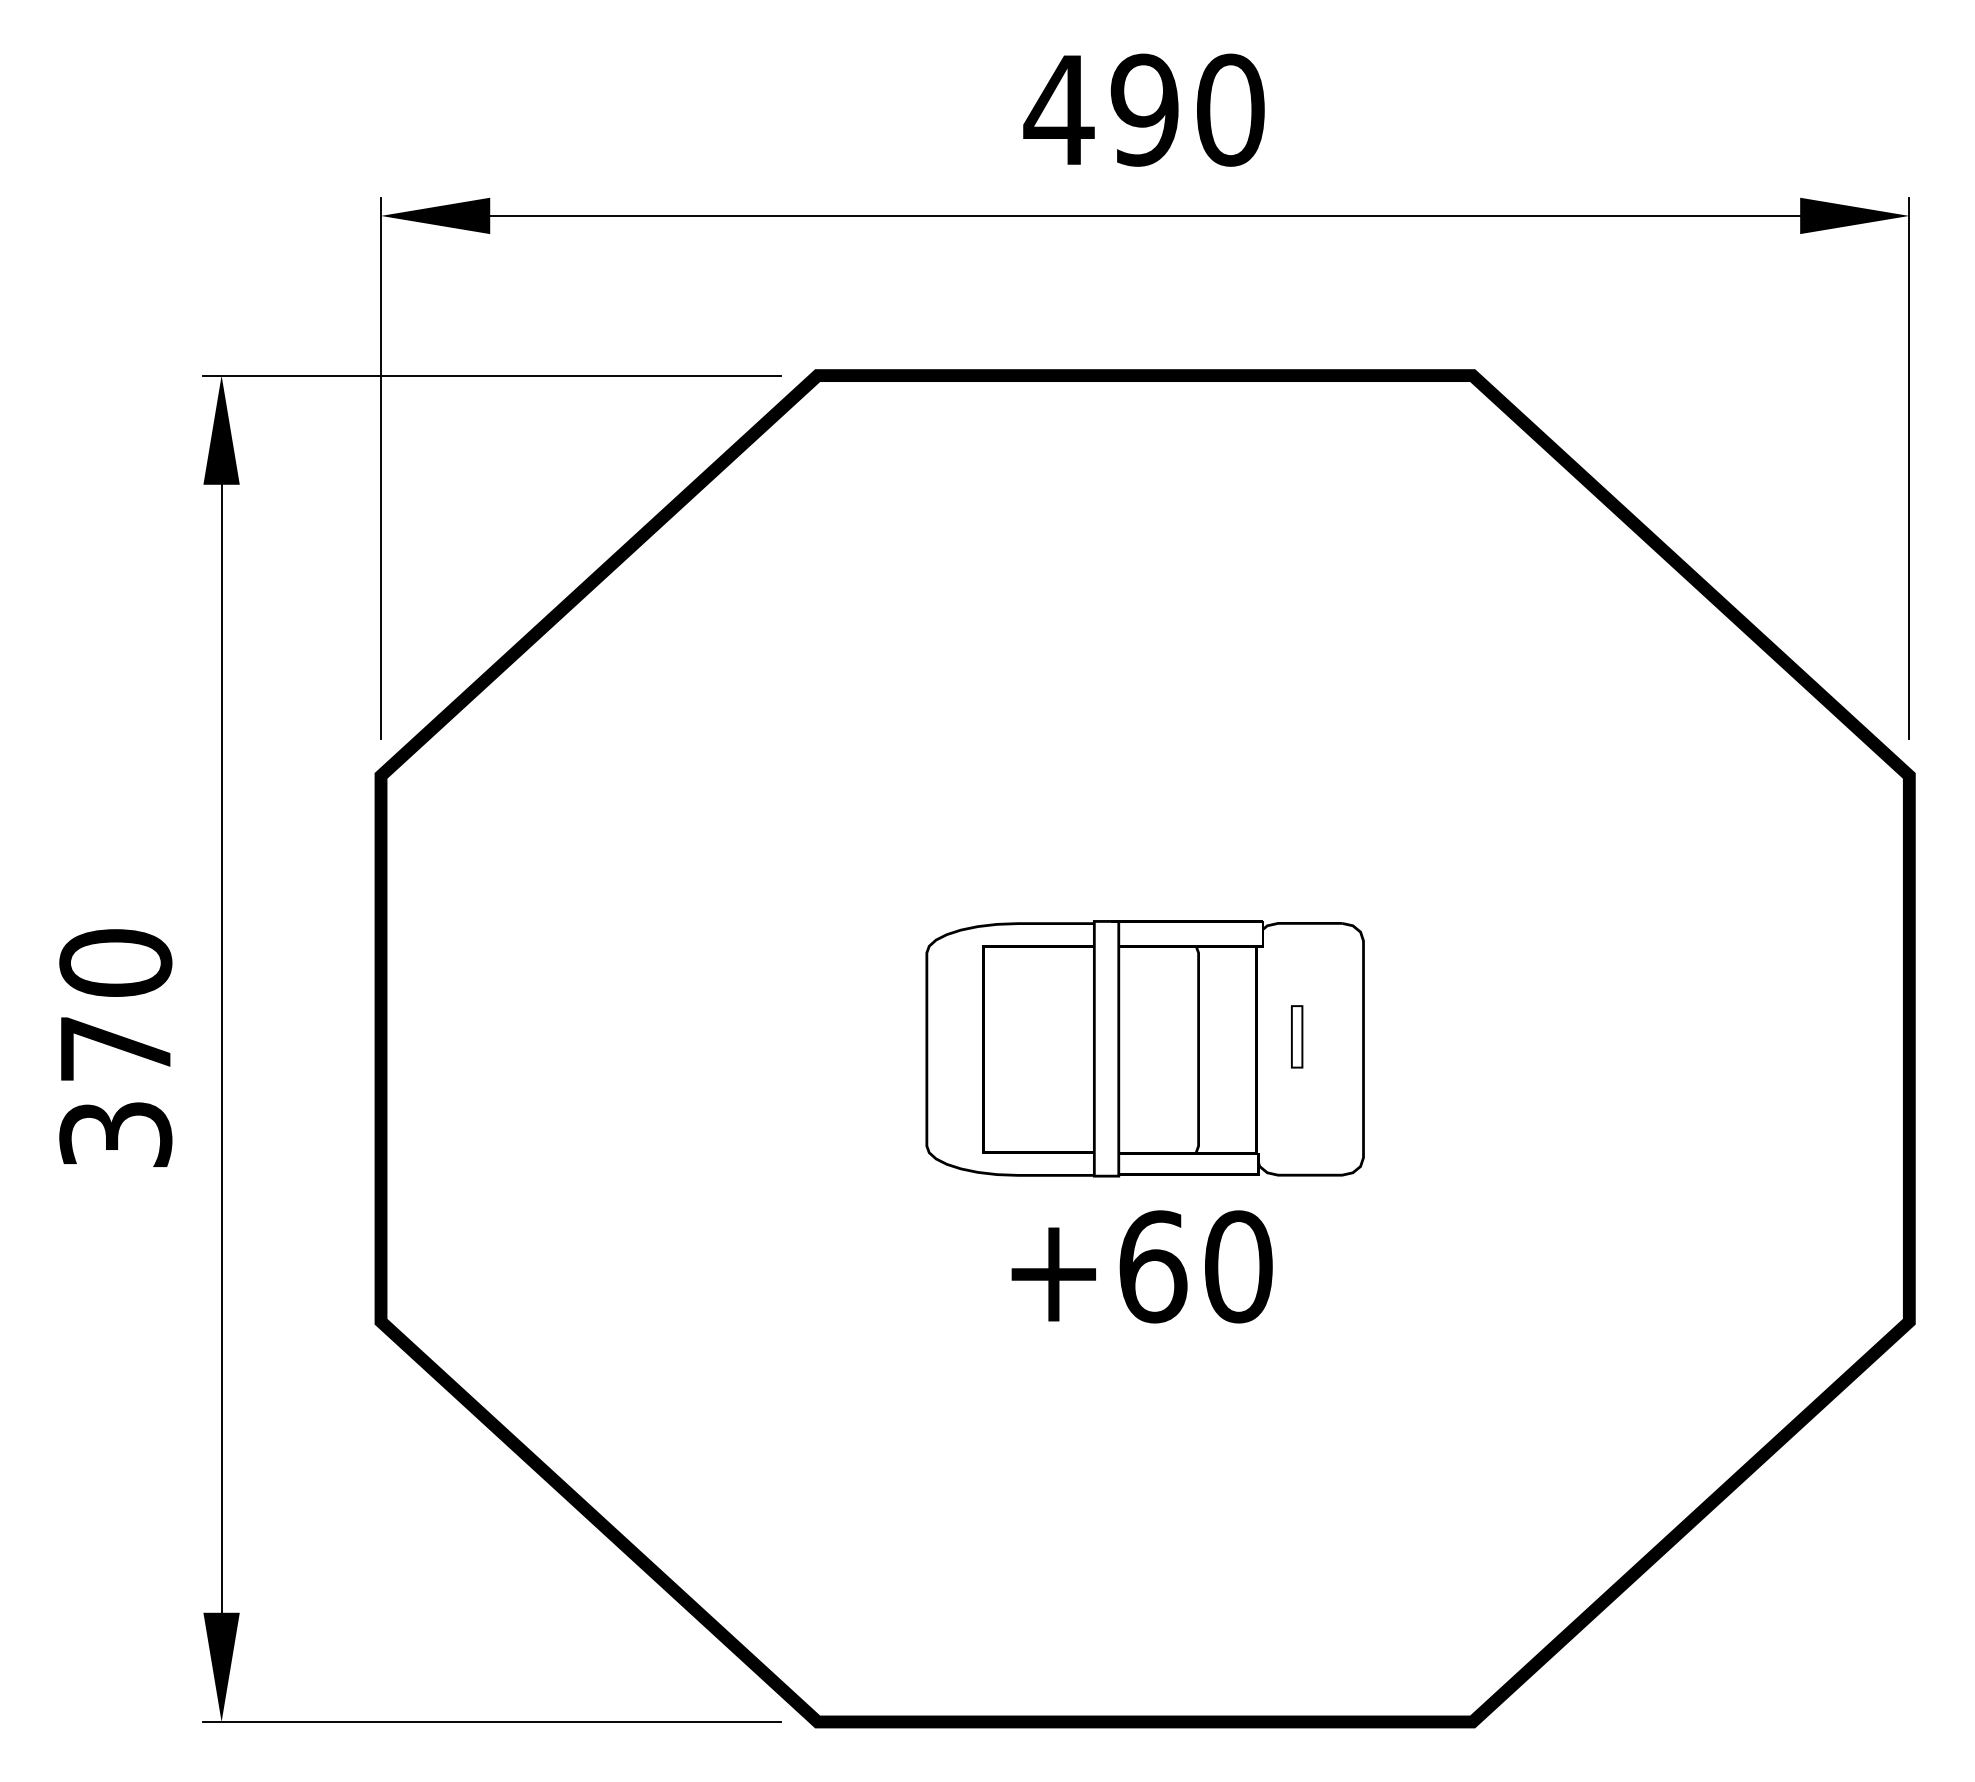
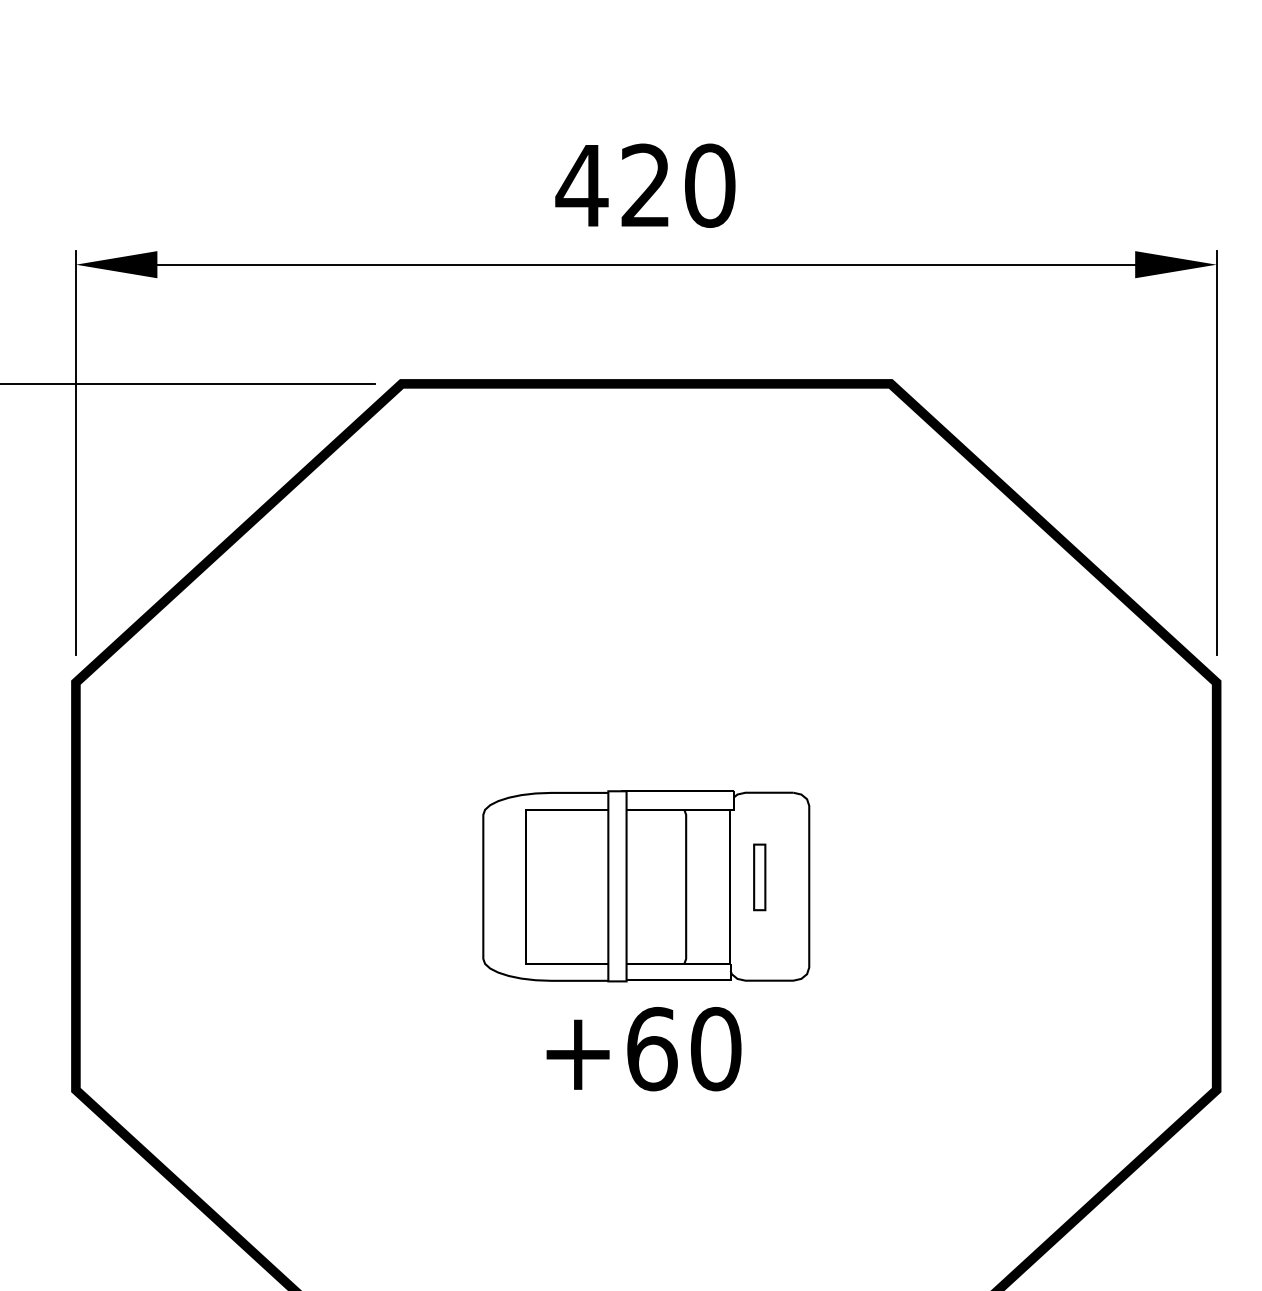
text: (1144, 109) -> (645, 185), 490 -> 420
part: (1296, 1036) -> (759, 877), size x1.43

